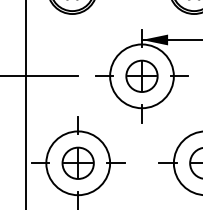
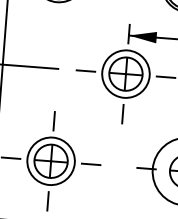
circle: (141, 76) -> (125, 74), size x0.7
circle: (78, 163) -> (51, 161), size x0.7

